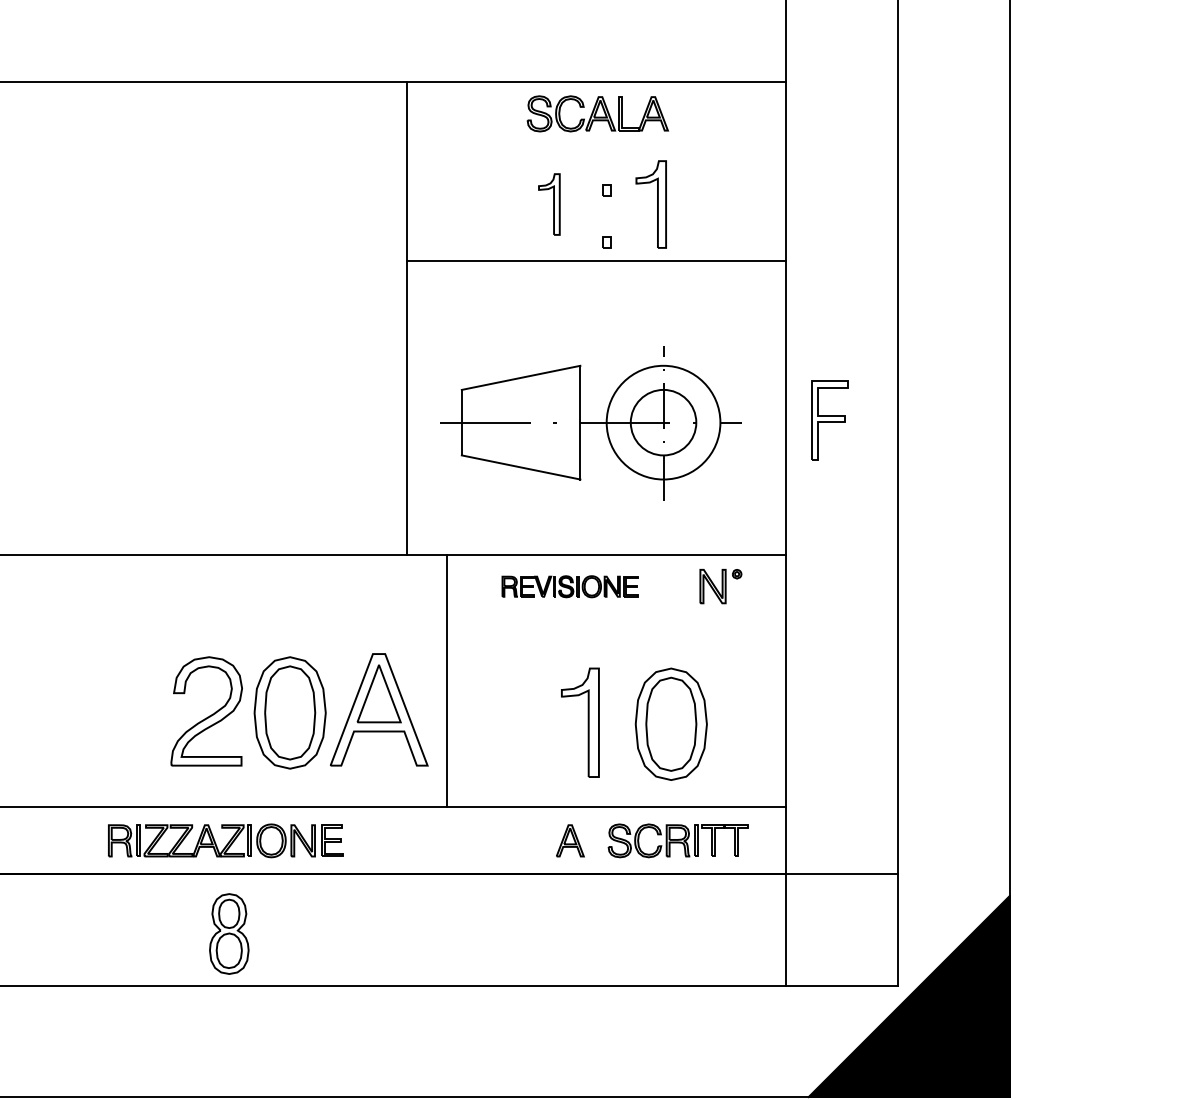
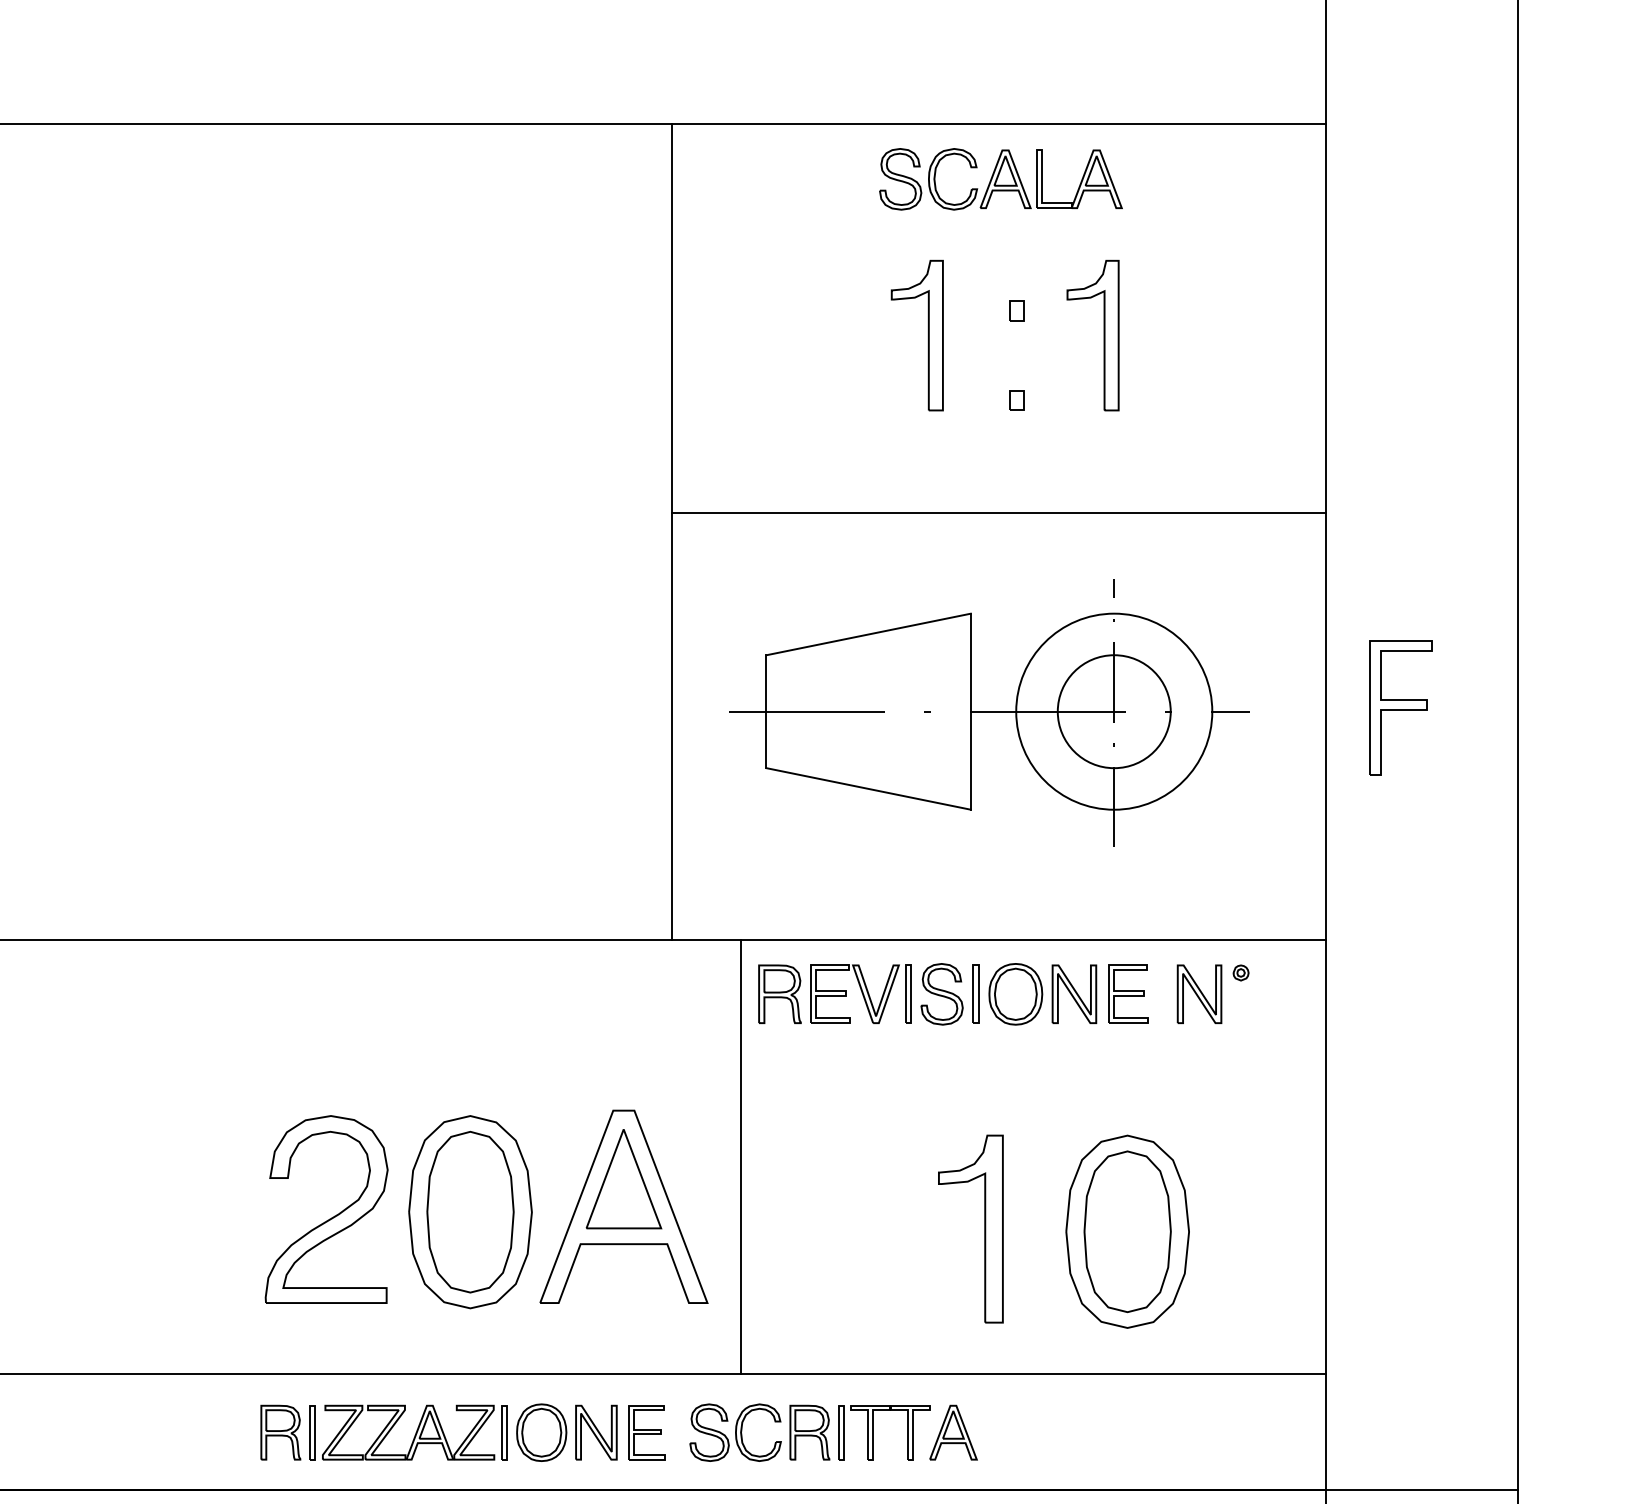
part: (549, 204) -> (917, 335), size x1.43
line: (596, 261) -> (998, 513), moved
part: (569, 586) -> (952, 994), size x1.67
part: (225, 840) -> (462, 1432), moved
part: (677, 840) -> (809, 1432), moved

